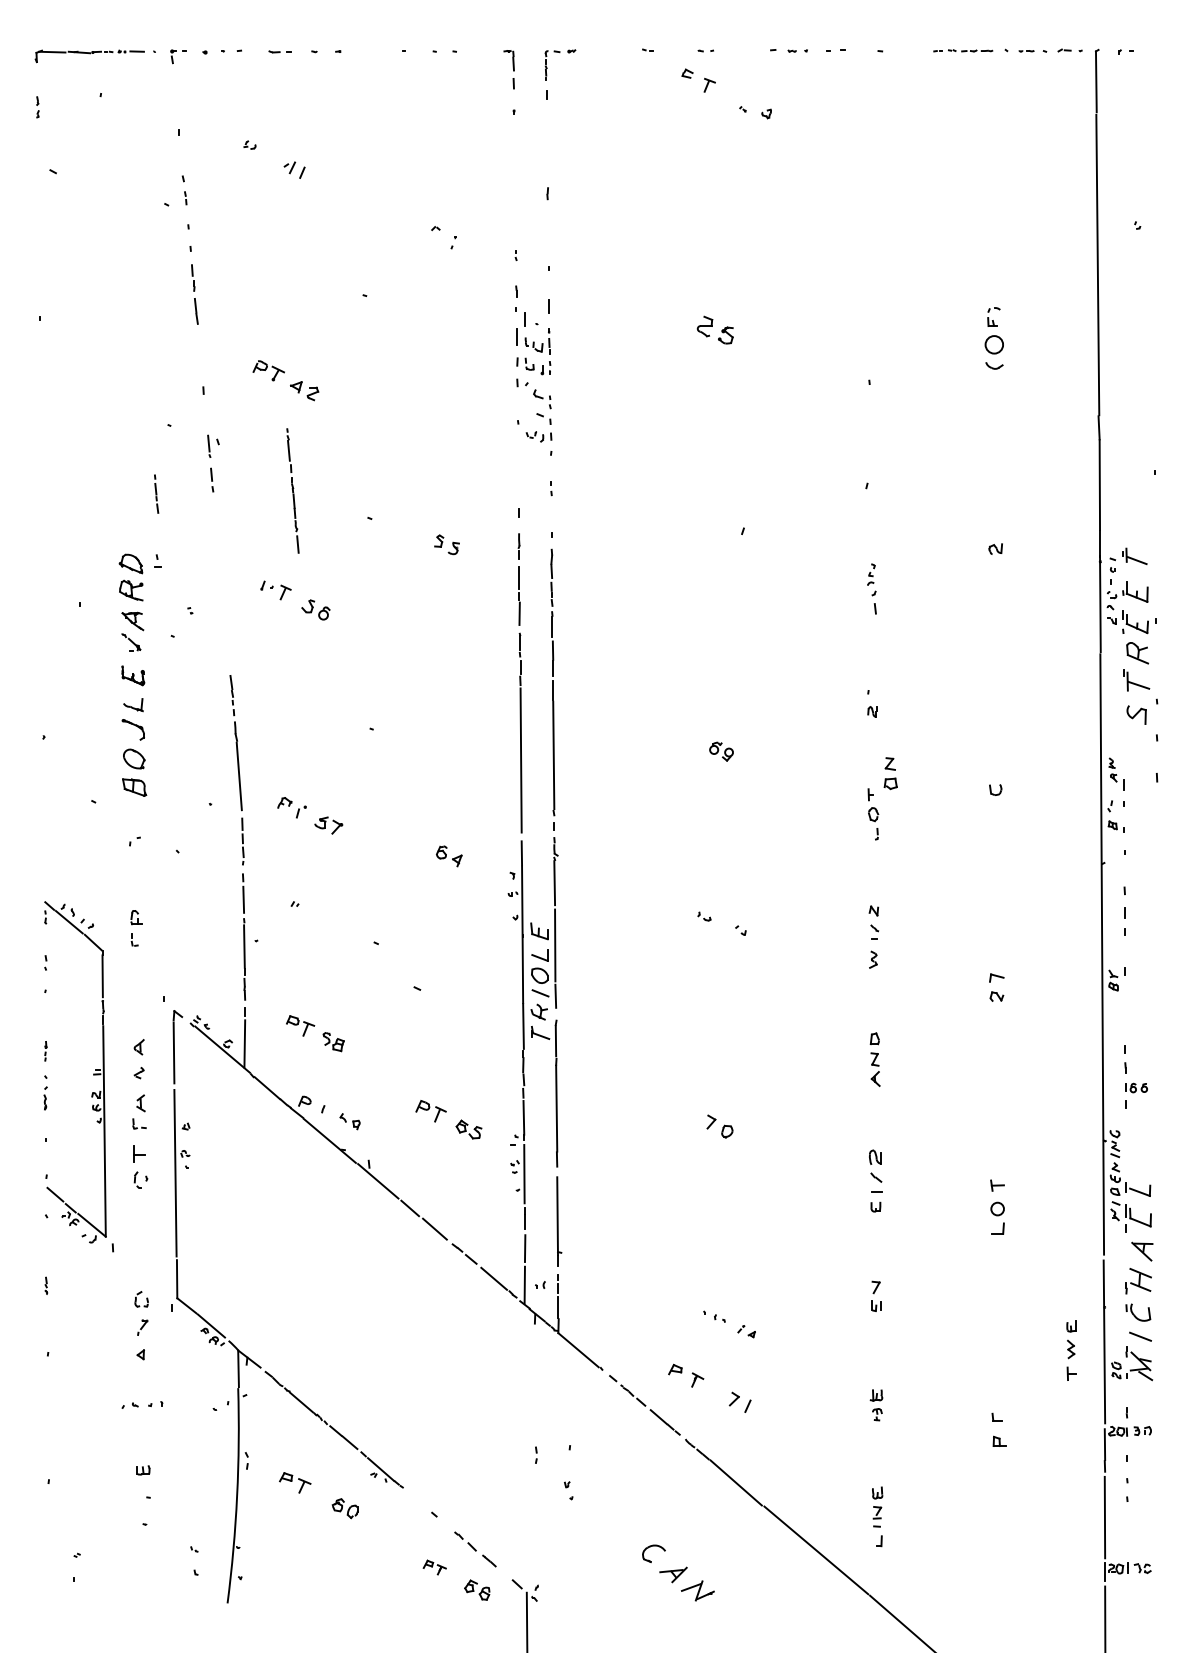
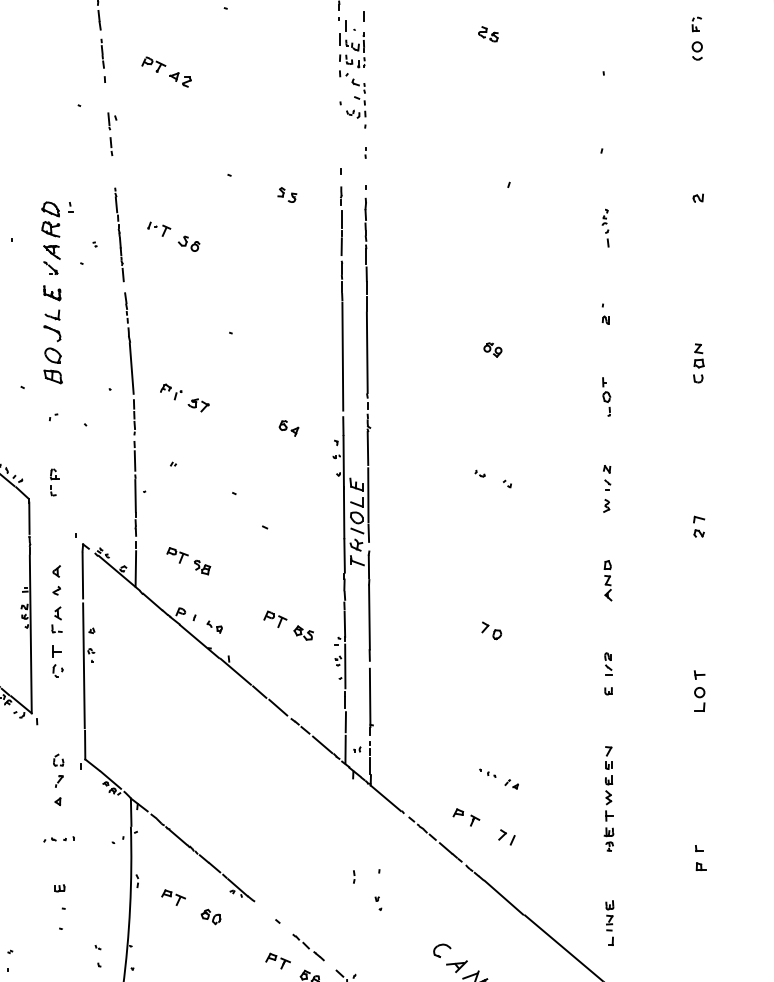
part: (715, 329) -> (488, 33), size x0.71
part: (994, 352) -> (697, 51), size x0.71
part: (292, 490) -> (119, 234), moved
line: (156, 493) -> (102, 53), moved
part: (890, 773) -> (698, 355), moved
part: (875, 1170) -> (608, 663), size x0.71
part: (1071, 1350) -> (609, 798), moved
part: (434, 1567) -> (277, 961), size x1.43

